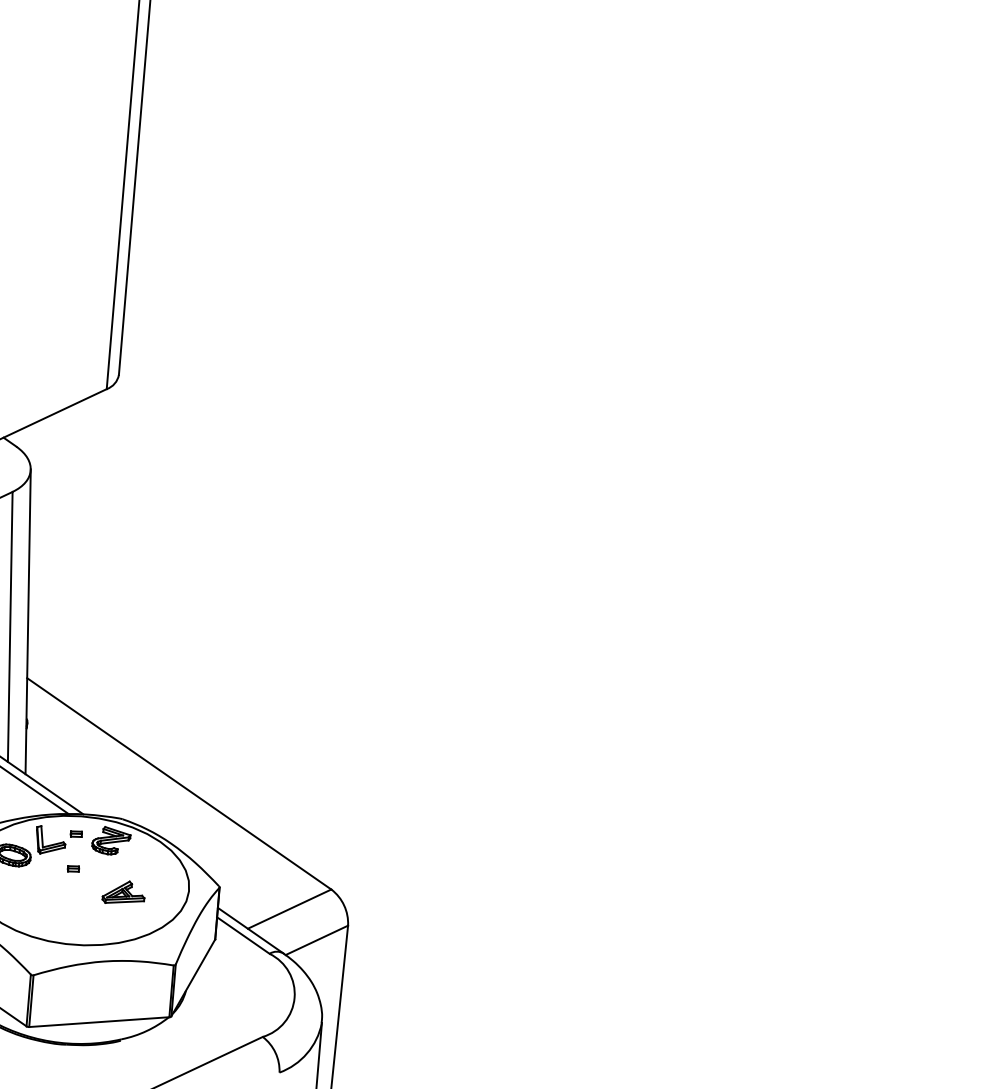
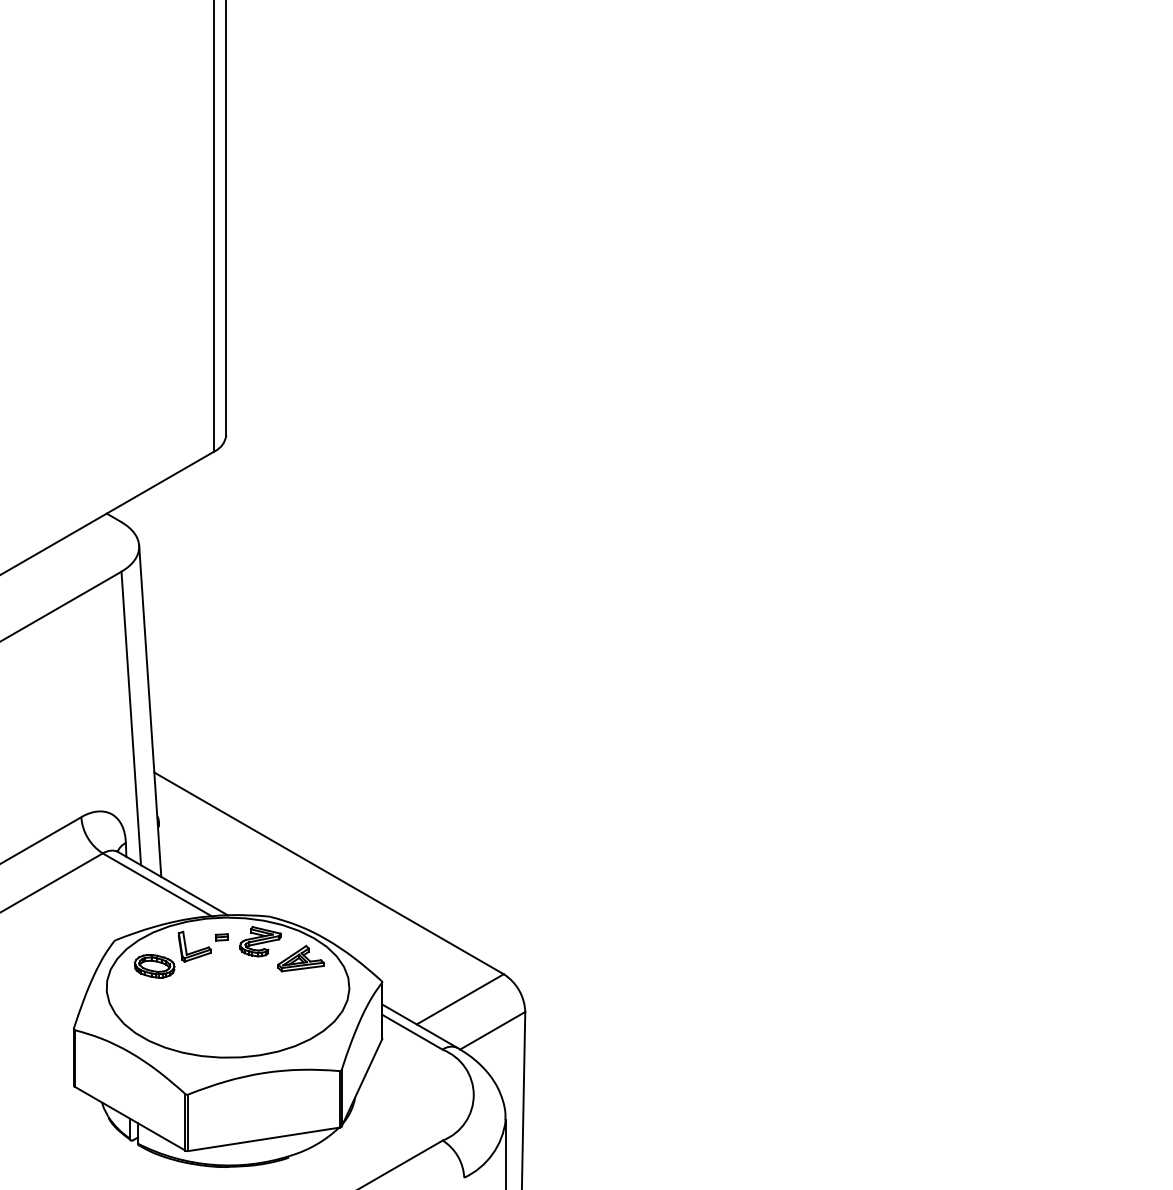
part: (73, 868) -> (221, 975), removed
part: (123, 892) -> (300, 958), moved

